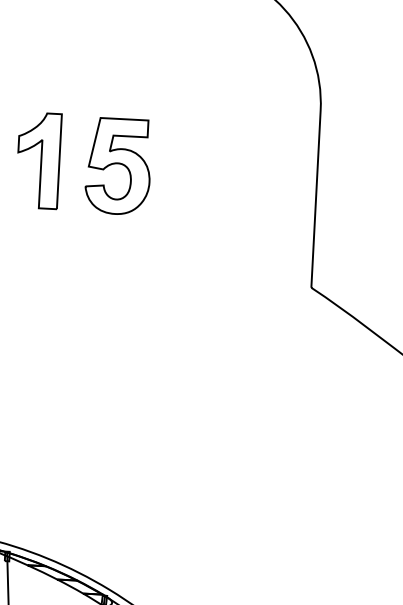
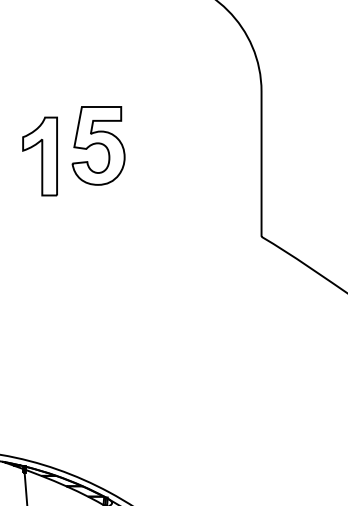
part: (37, 160) -> (39, 156), moved

